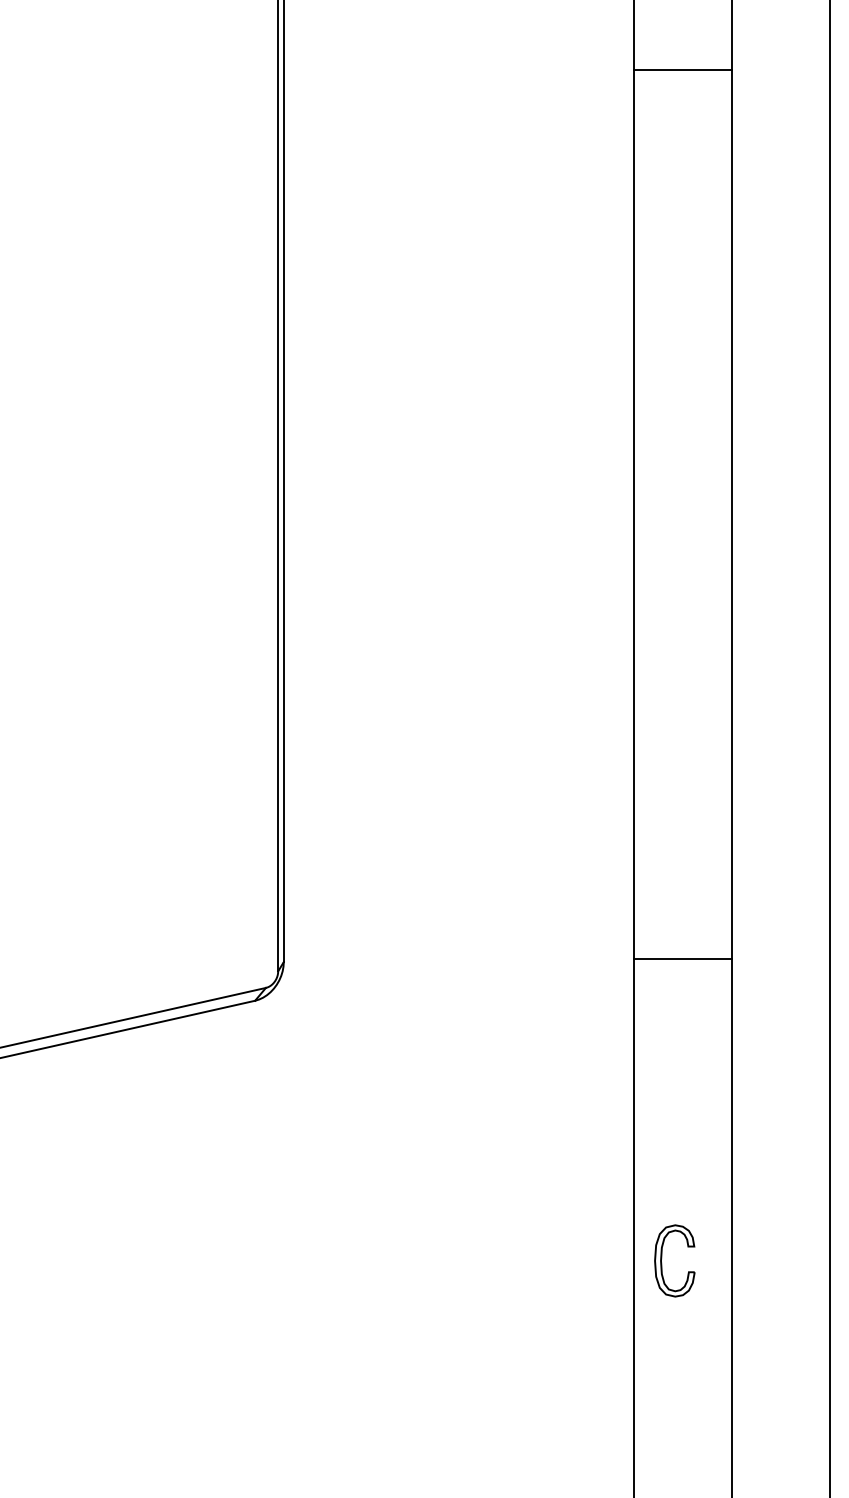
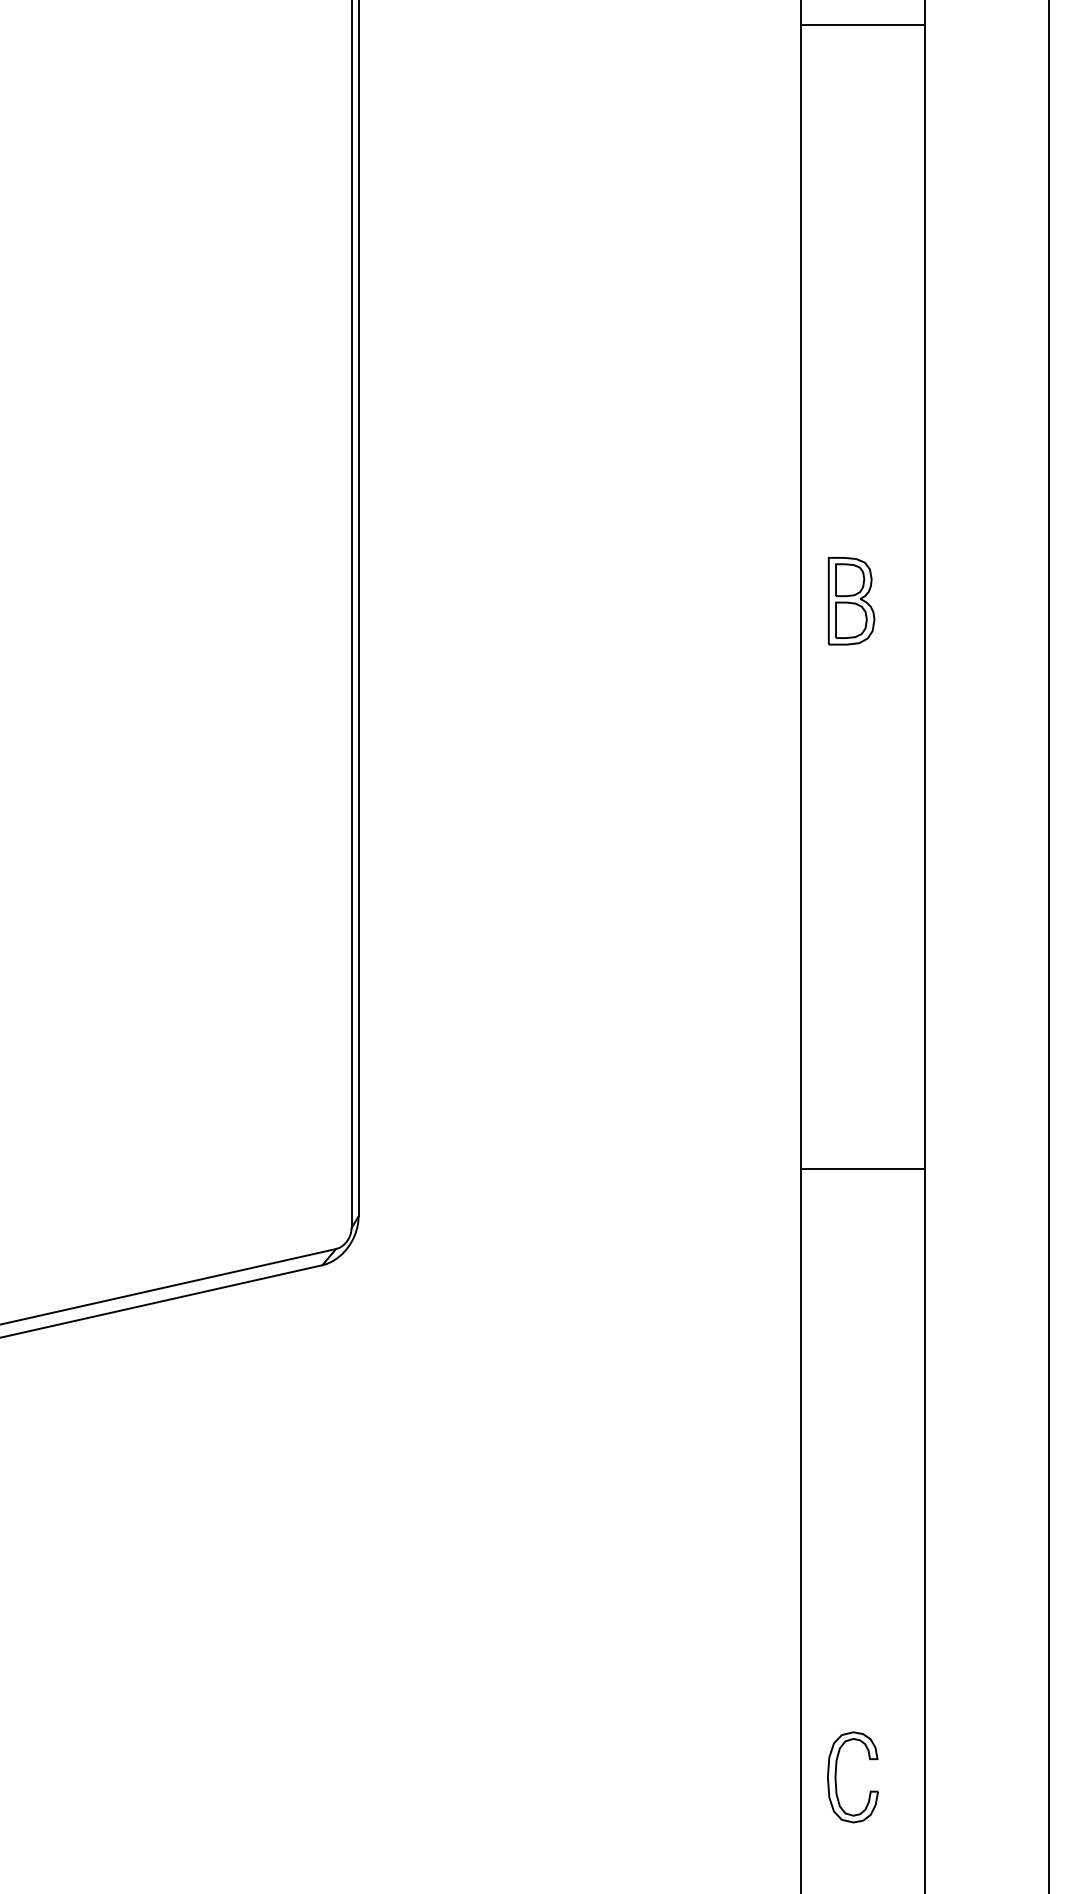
line: (682, 69) -> (862, 24), moved
part: (673, 475) -> (851, 601), added
line: (682, 958) -> (862, 1168), moved
part: (662, 1258) -> (837, 1774), moved

